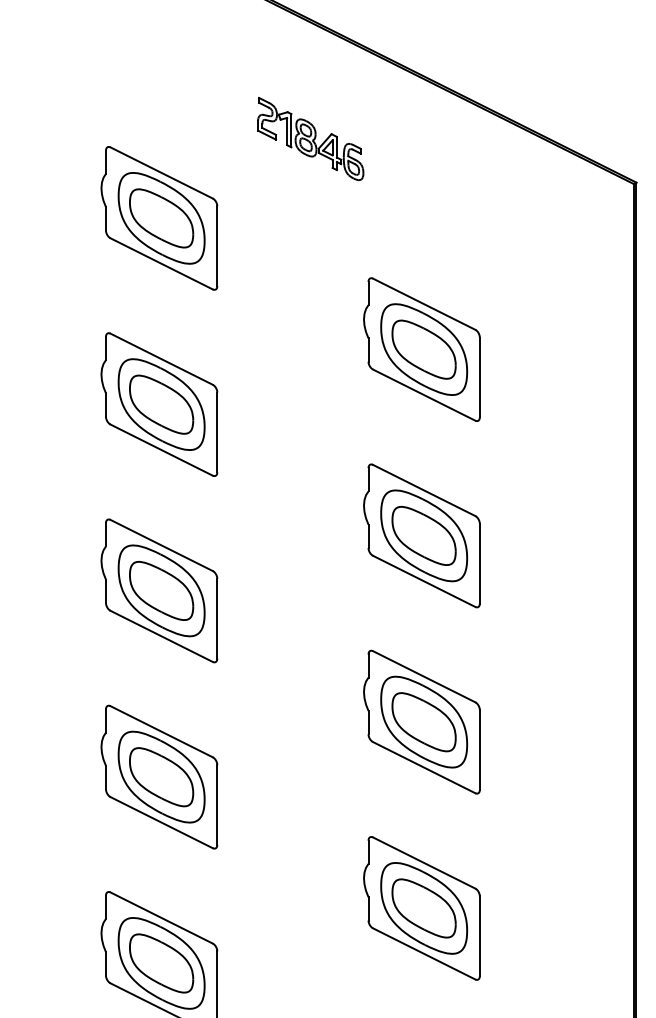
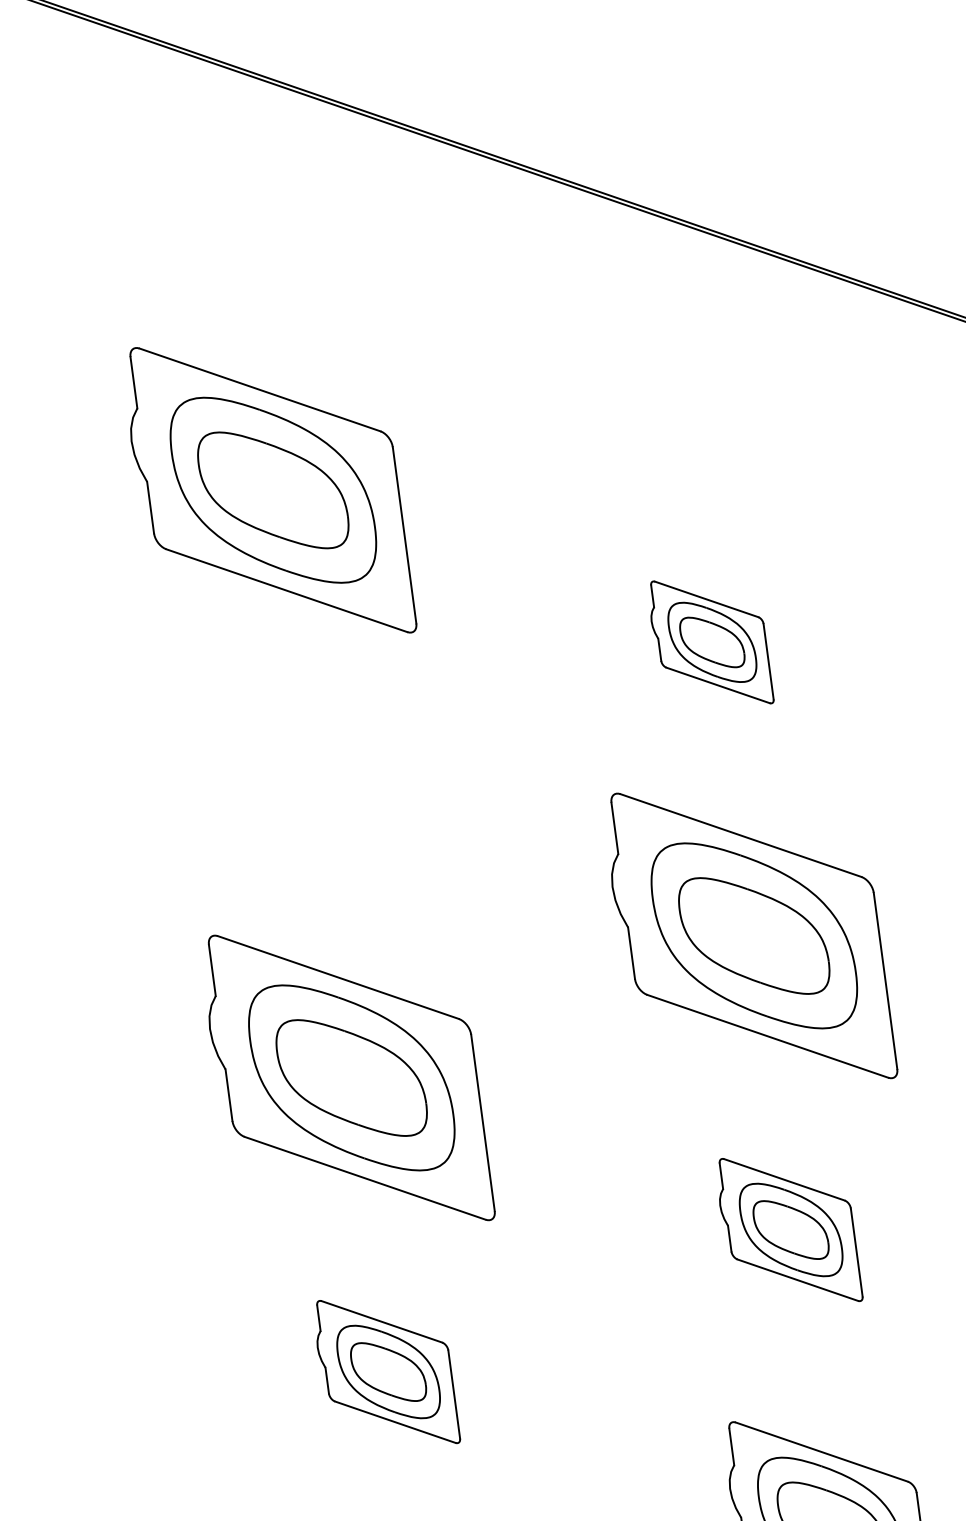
part: (310, 138) -> (490, 333), removed
part: (159, 218) -> (268, 491), size x1.4
part: (421, 349) -> (709, 642), size x0.6
part: (159, 404) -> (307, 784), removed
part: (421, 535) -> (748, 936), size x1.4
part: (159, 590) -> (346, 1077), size x1.4
part: (421, 721) -> (787, 1229), size x0.7
part: (159, 776) -> (386, 1371), size x0.7

